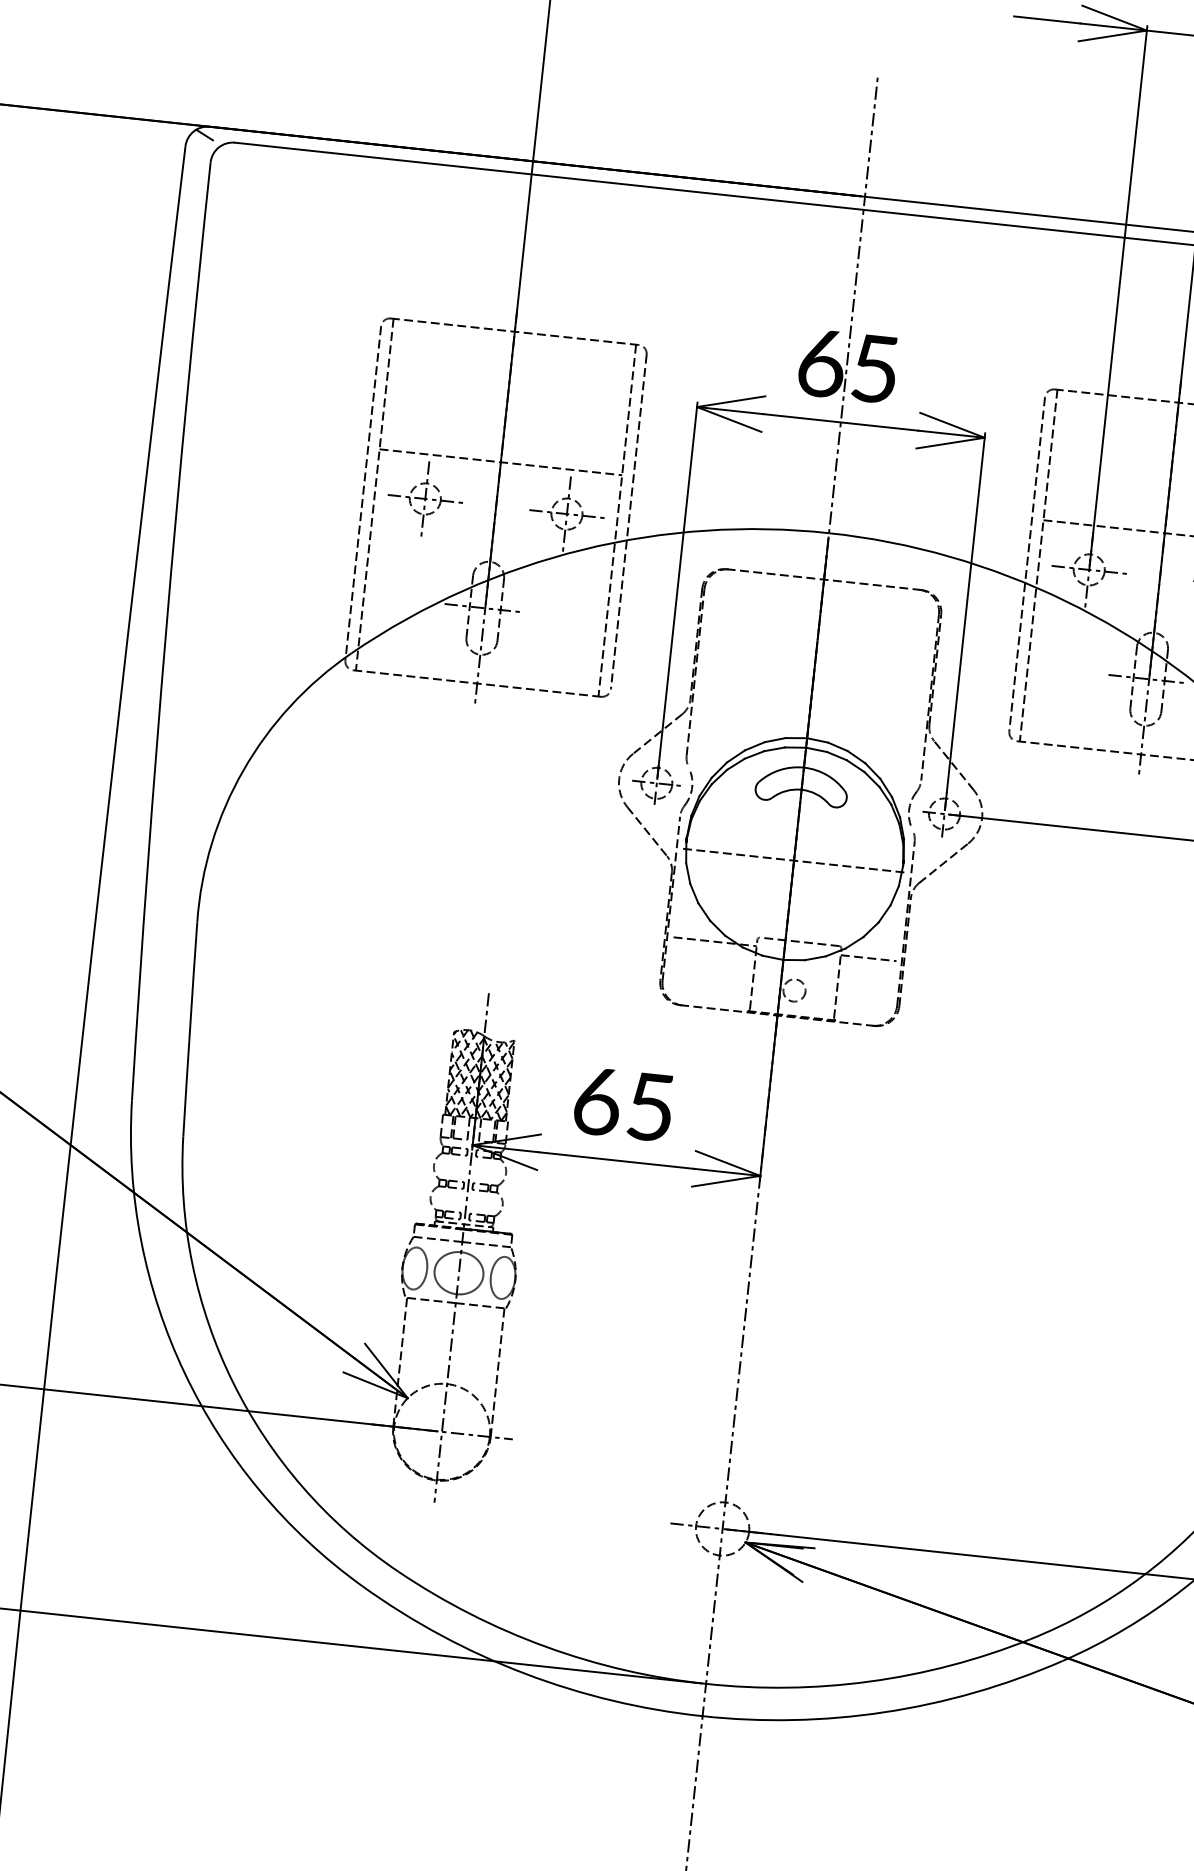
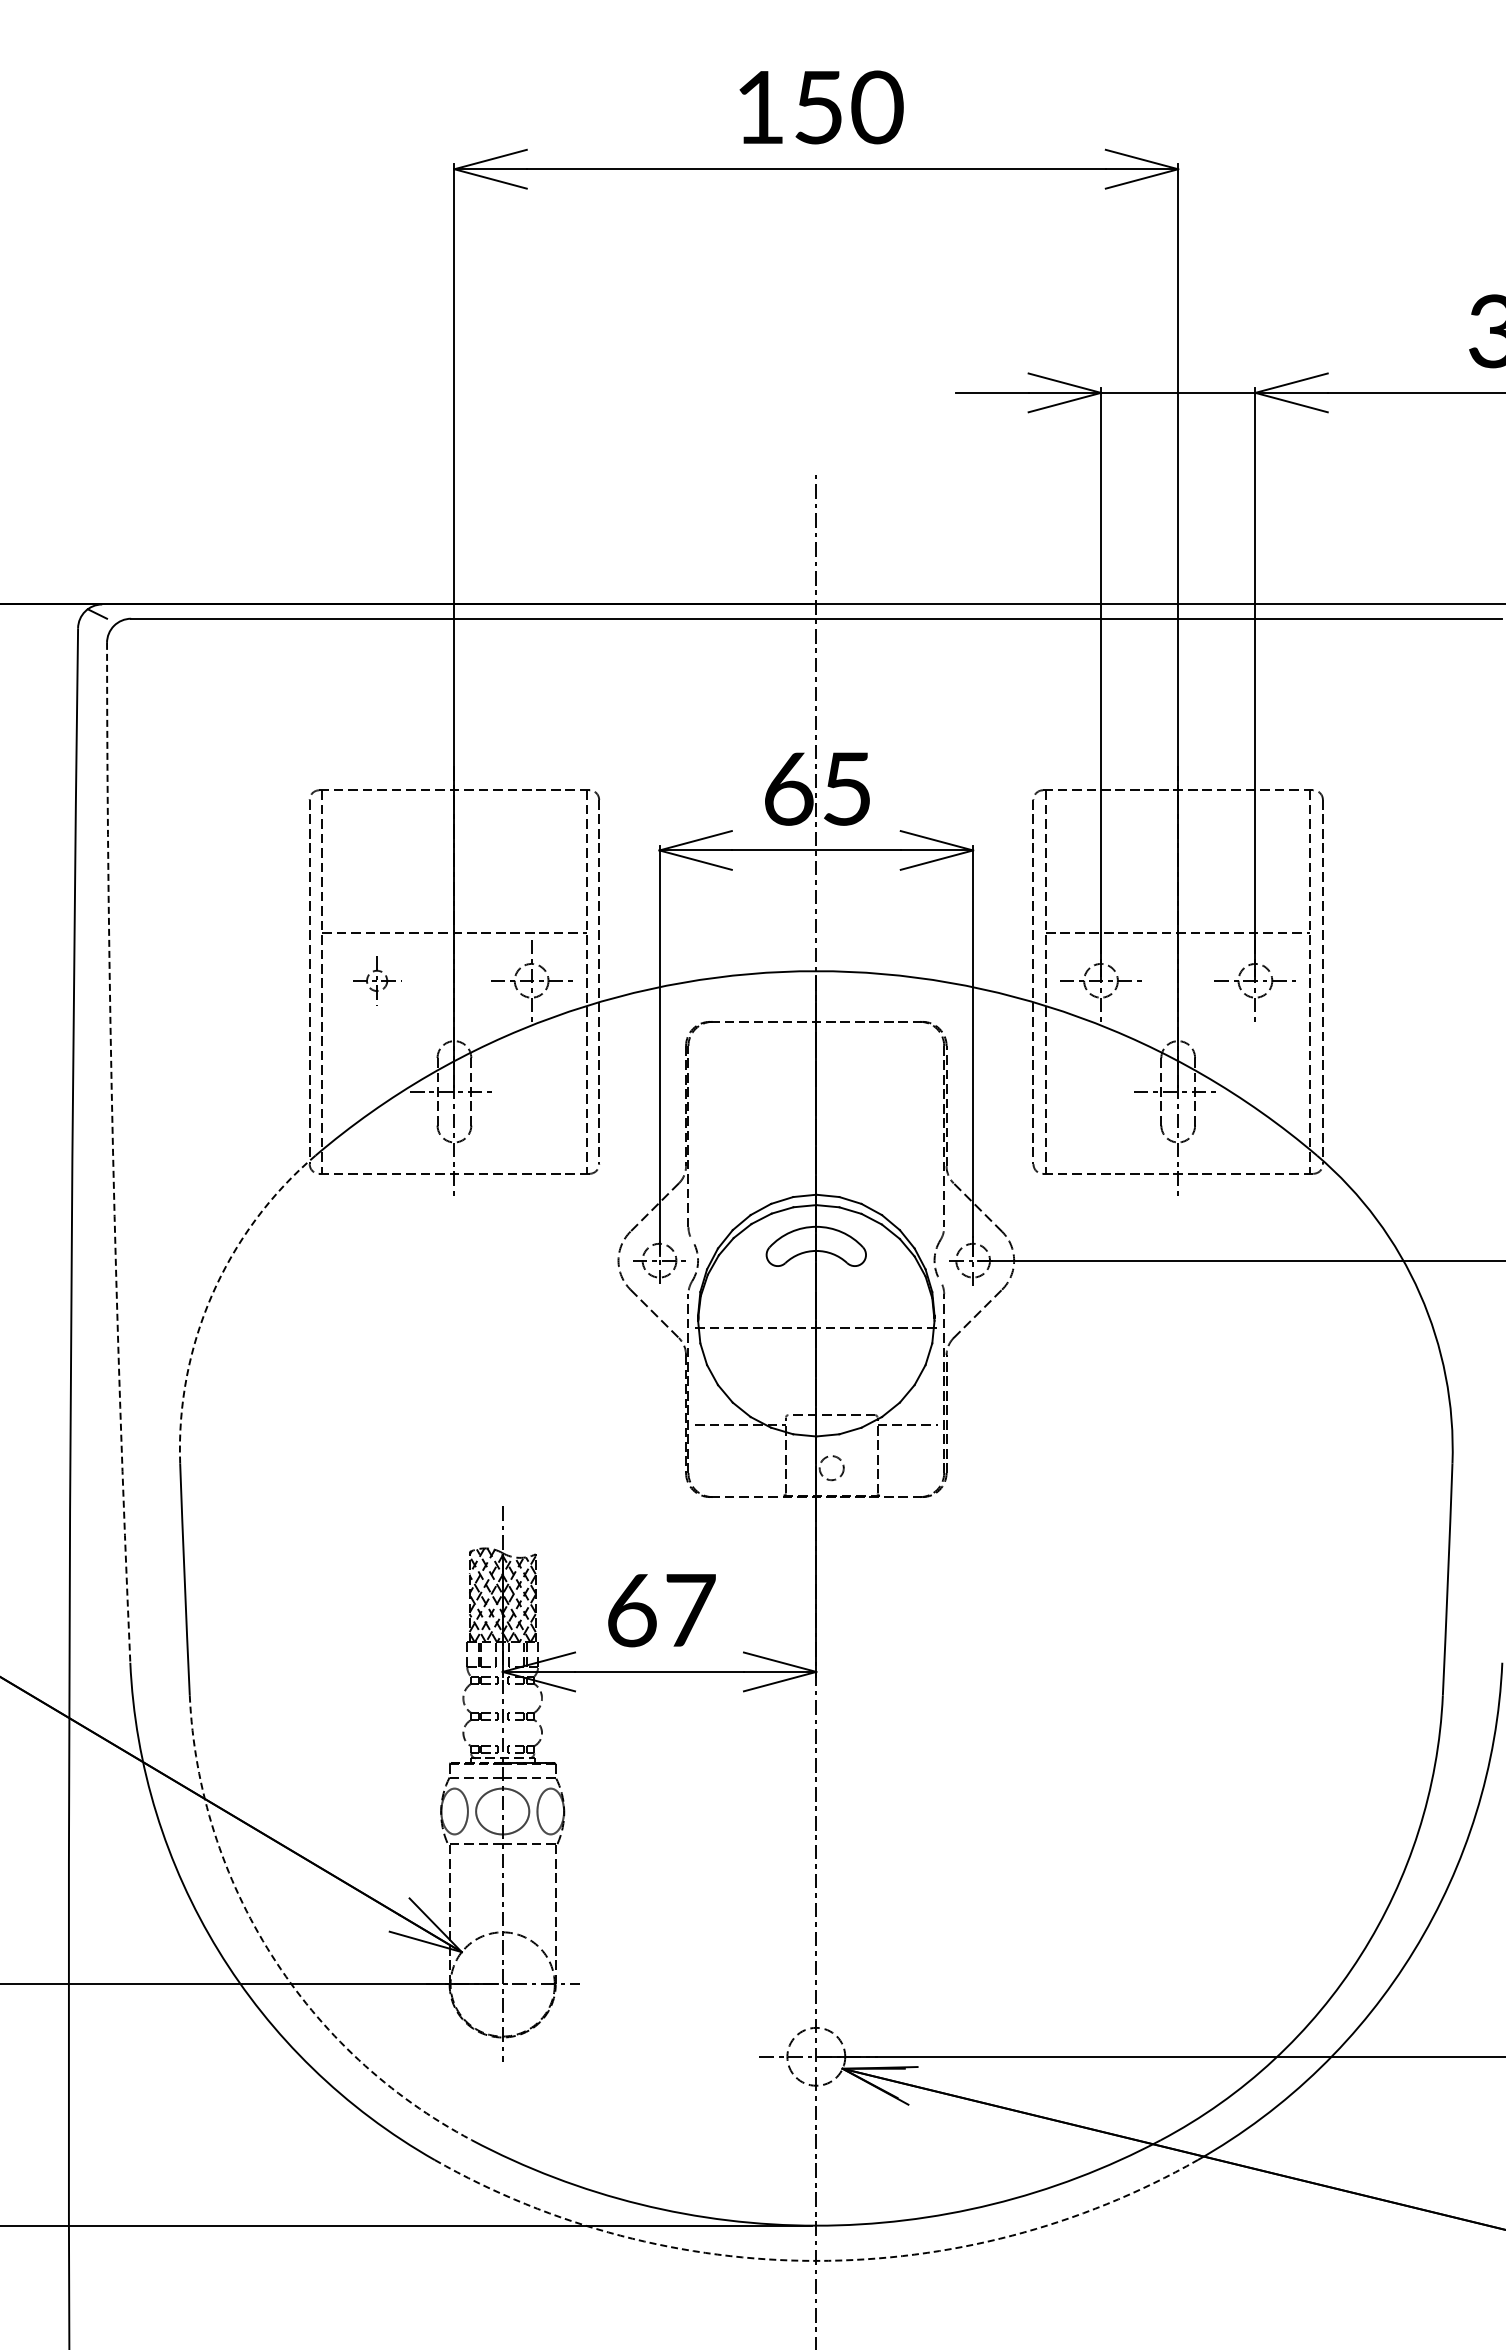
part: (424, 498) -> (376, 980), size x0.6
arc: (166, 630) -> (113, 1152), solid -> dashed
arc: (243, 770) -> (212, 1294), solid -> dashed
text: (650, 1107) -> (690, 1610), 65 -> 67
arc: (232, 1382) -> (271, 1955), solid -> dashed
arc: (702, 1715) -> (816, 2260), solid -> dashed

